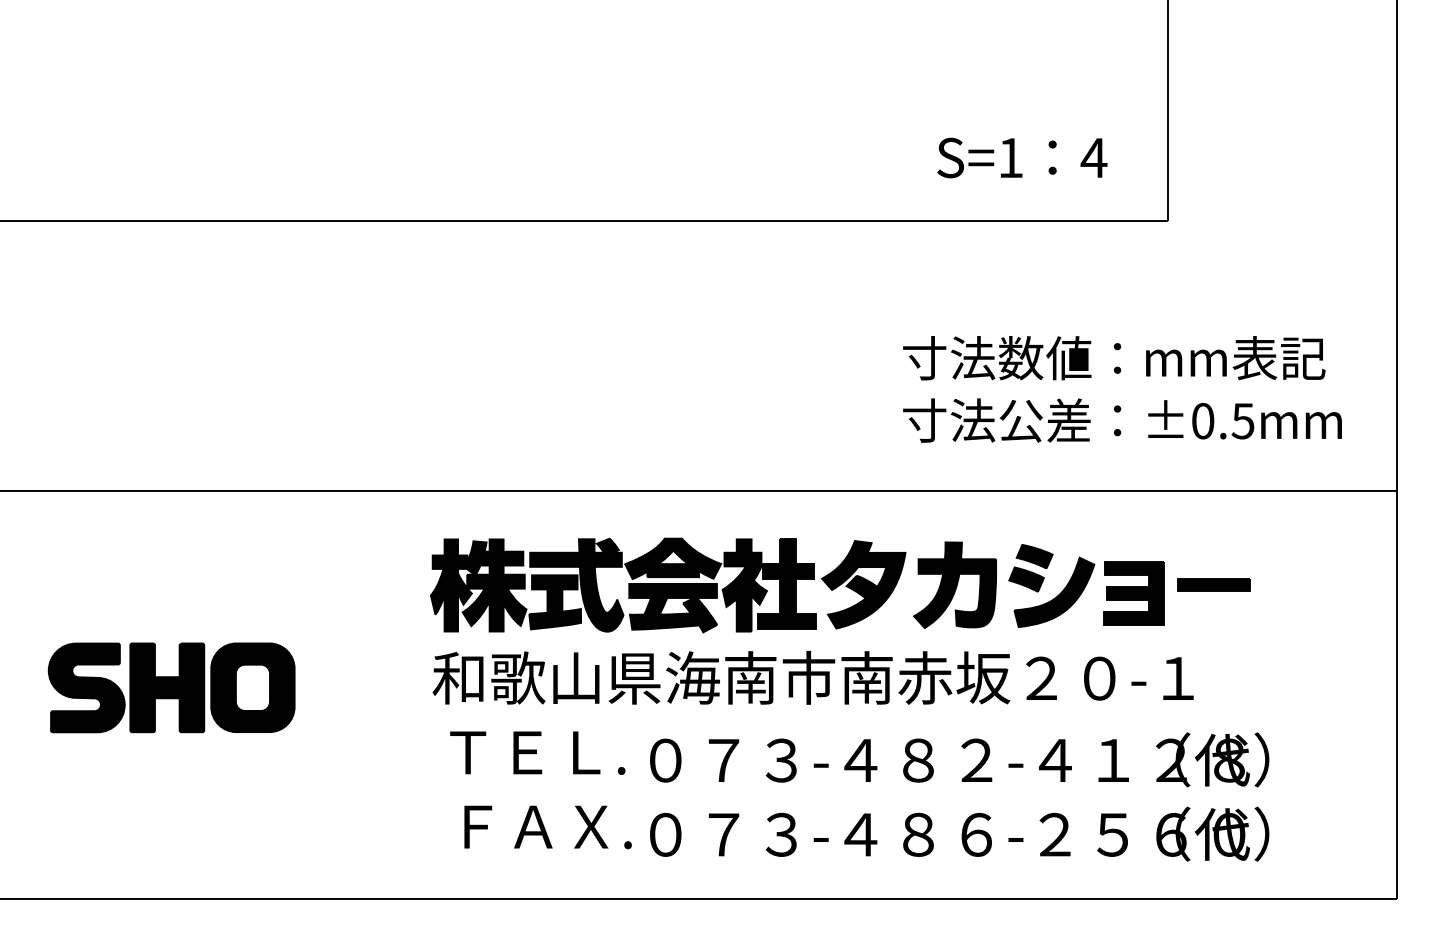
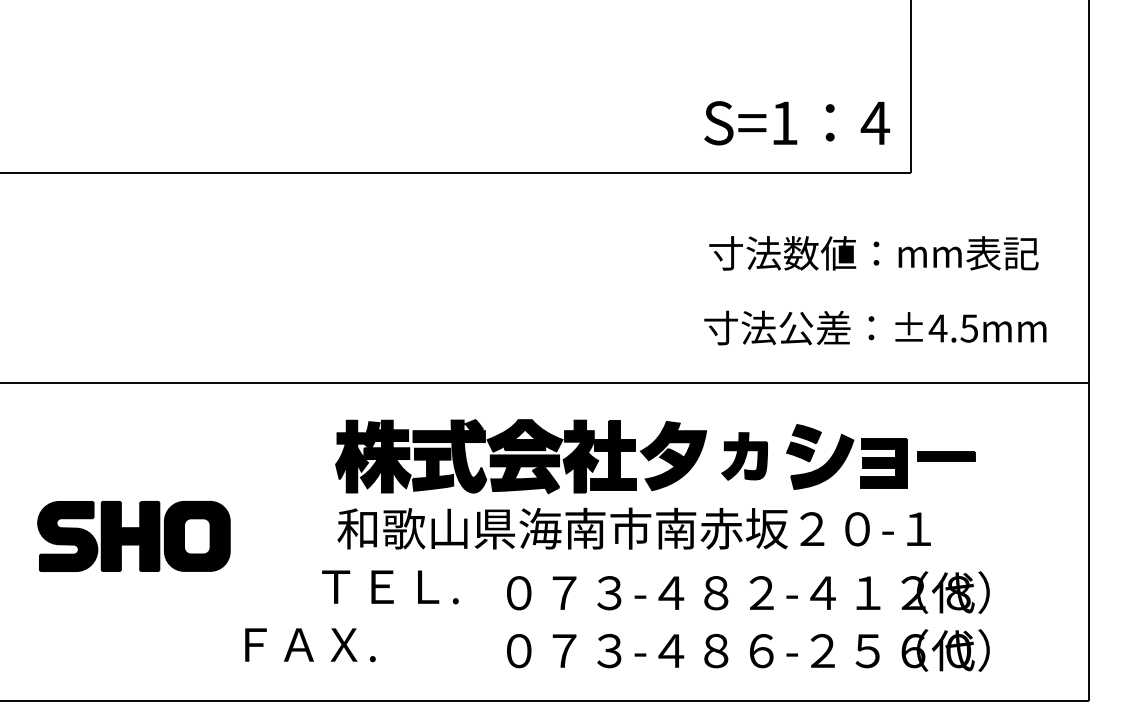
part: (1022, 158) -> (797, 123), size x1.4
text: (1113, 358) -> (873, 253), moved
text: (1202, 421) -> (937, 328), ±0.5mm -> ±4.5mm
part: (954, 585) -> (744, 456), size x0.7
text: (537, 753) -> (390, 587), moved
text: (548, 827) -> (310, 645), moved

